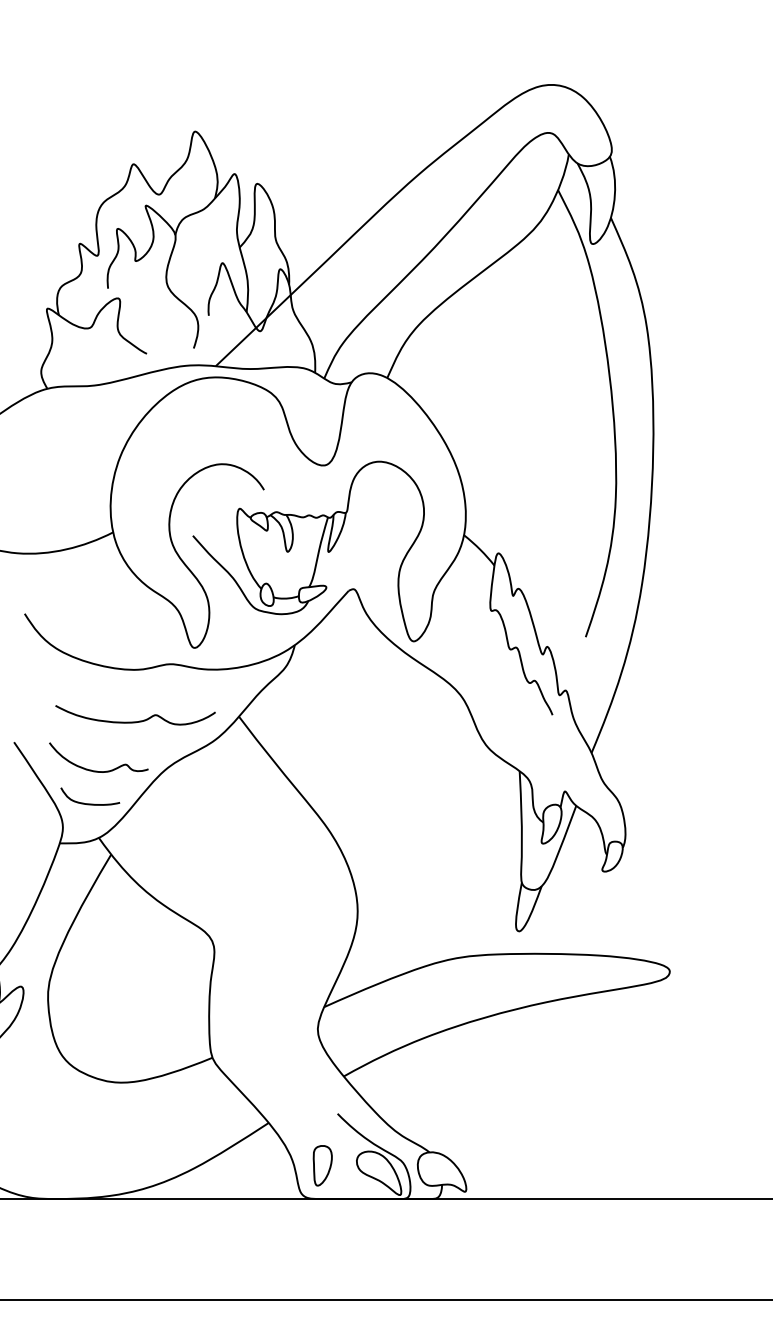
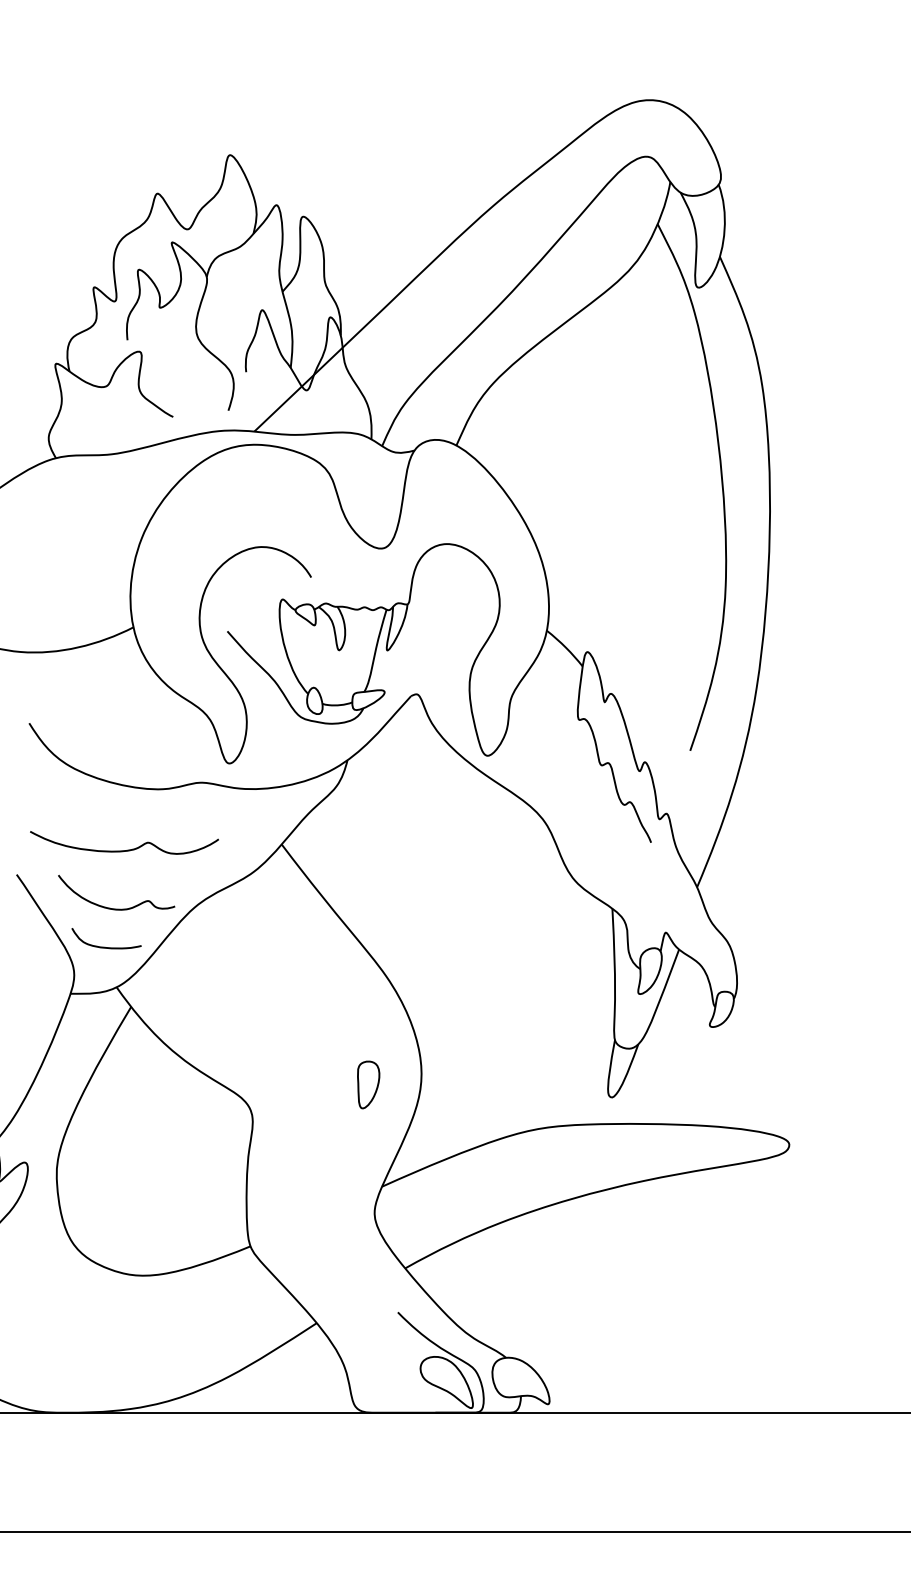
curve: (135, 721) -> (124, 850), moved
part: (322, 1165) -> (368, 1084), moved

